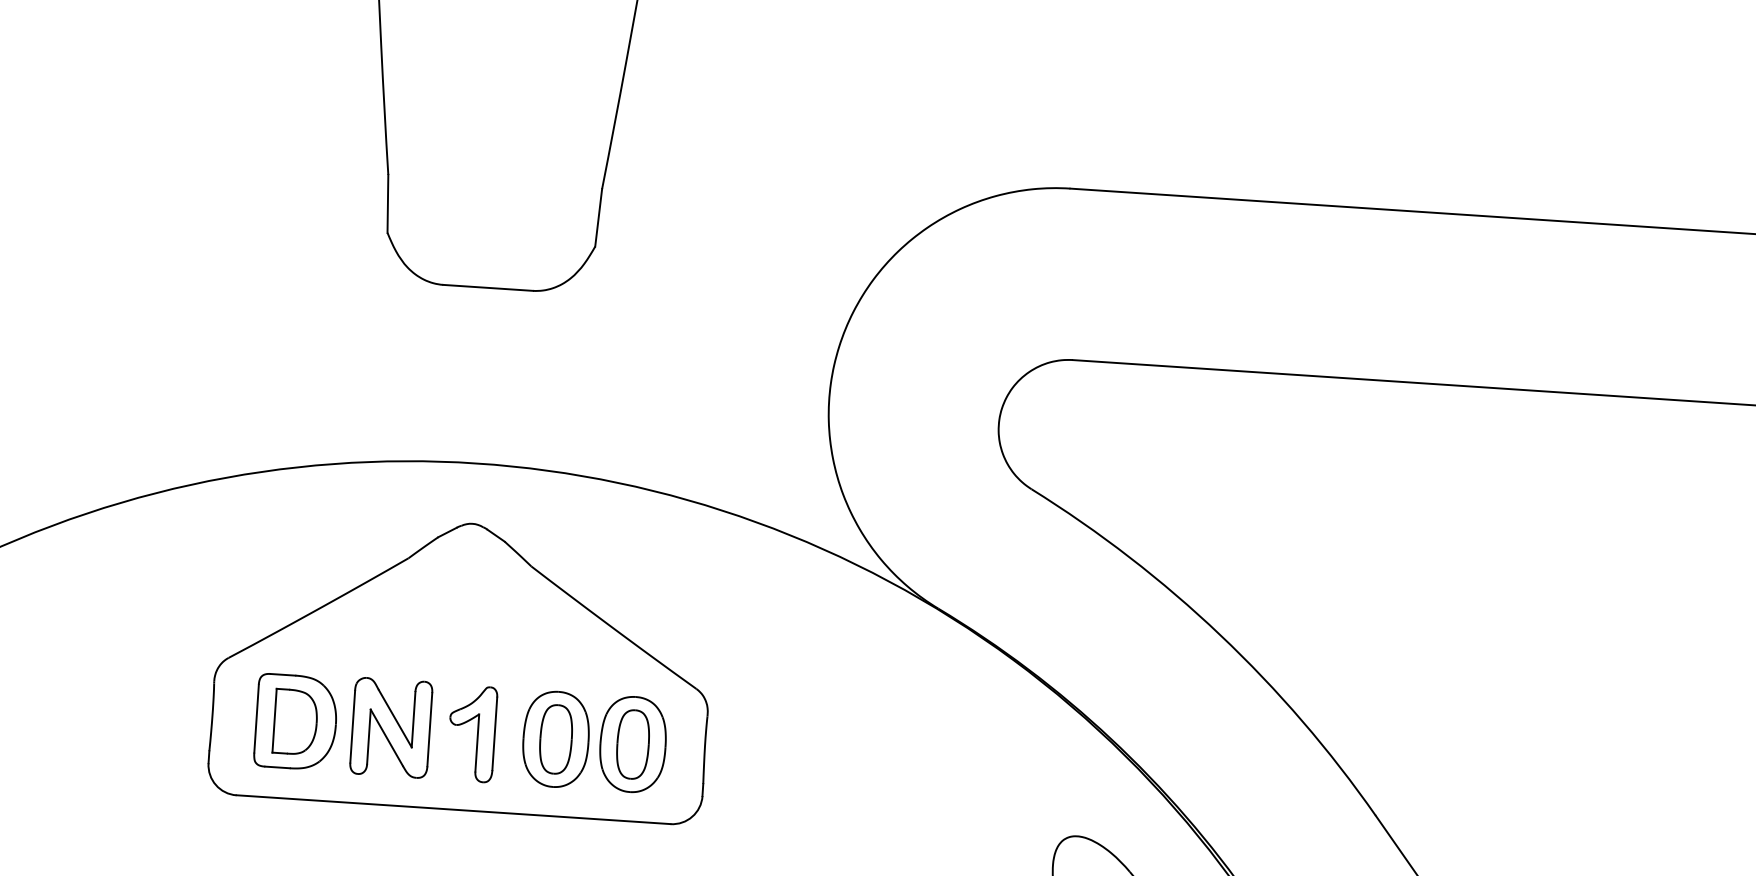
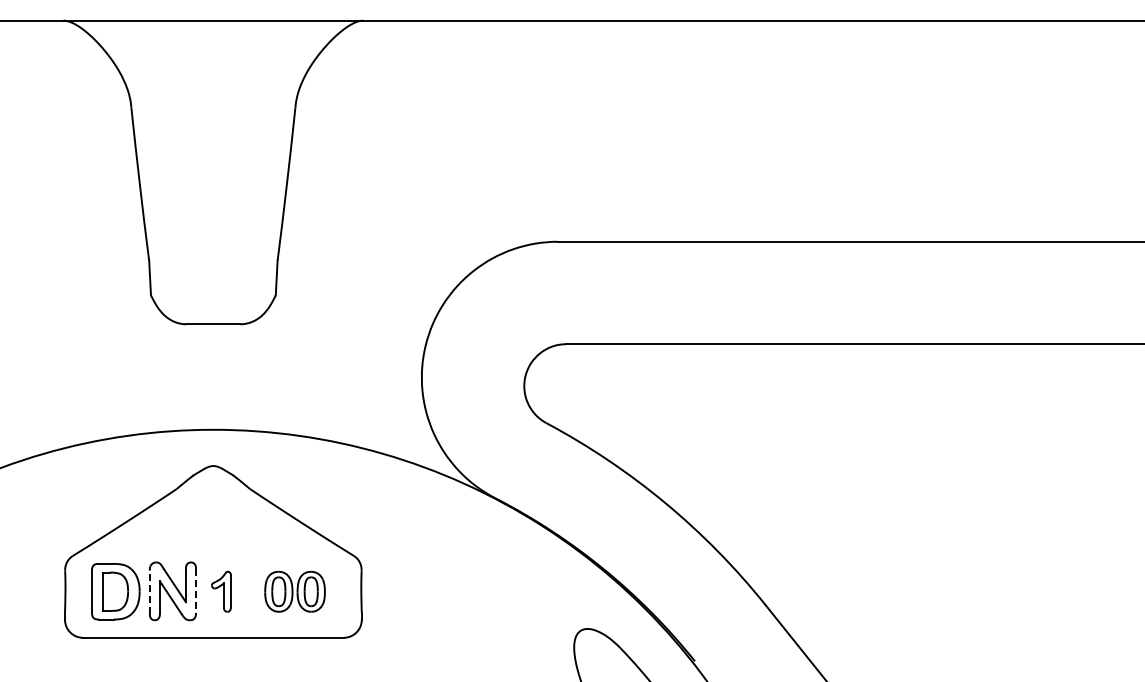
line: (352, 727) -> (149, 592), solid -> dashed
line: (430, 729) -> (196, 590), solid -> dashed
part: (472, 733) -> (221, 591), size x0.7
part: (593, 741) -> (294, 591), size x0.7

